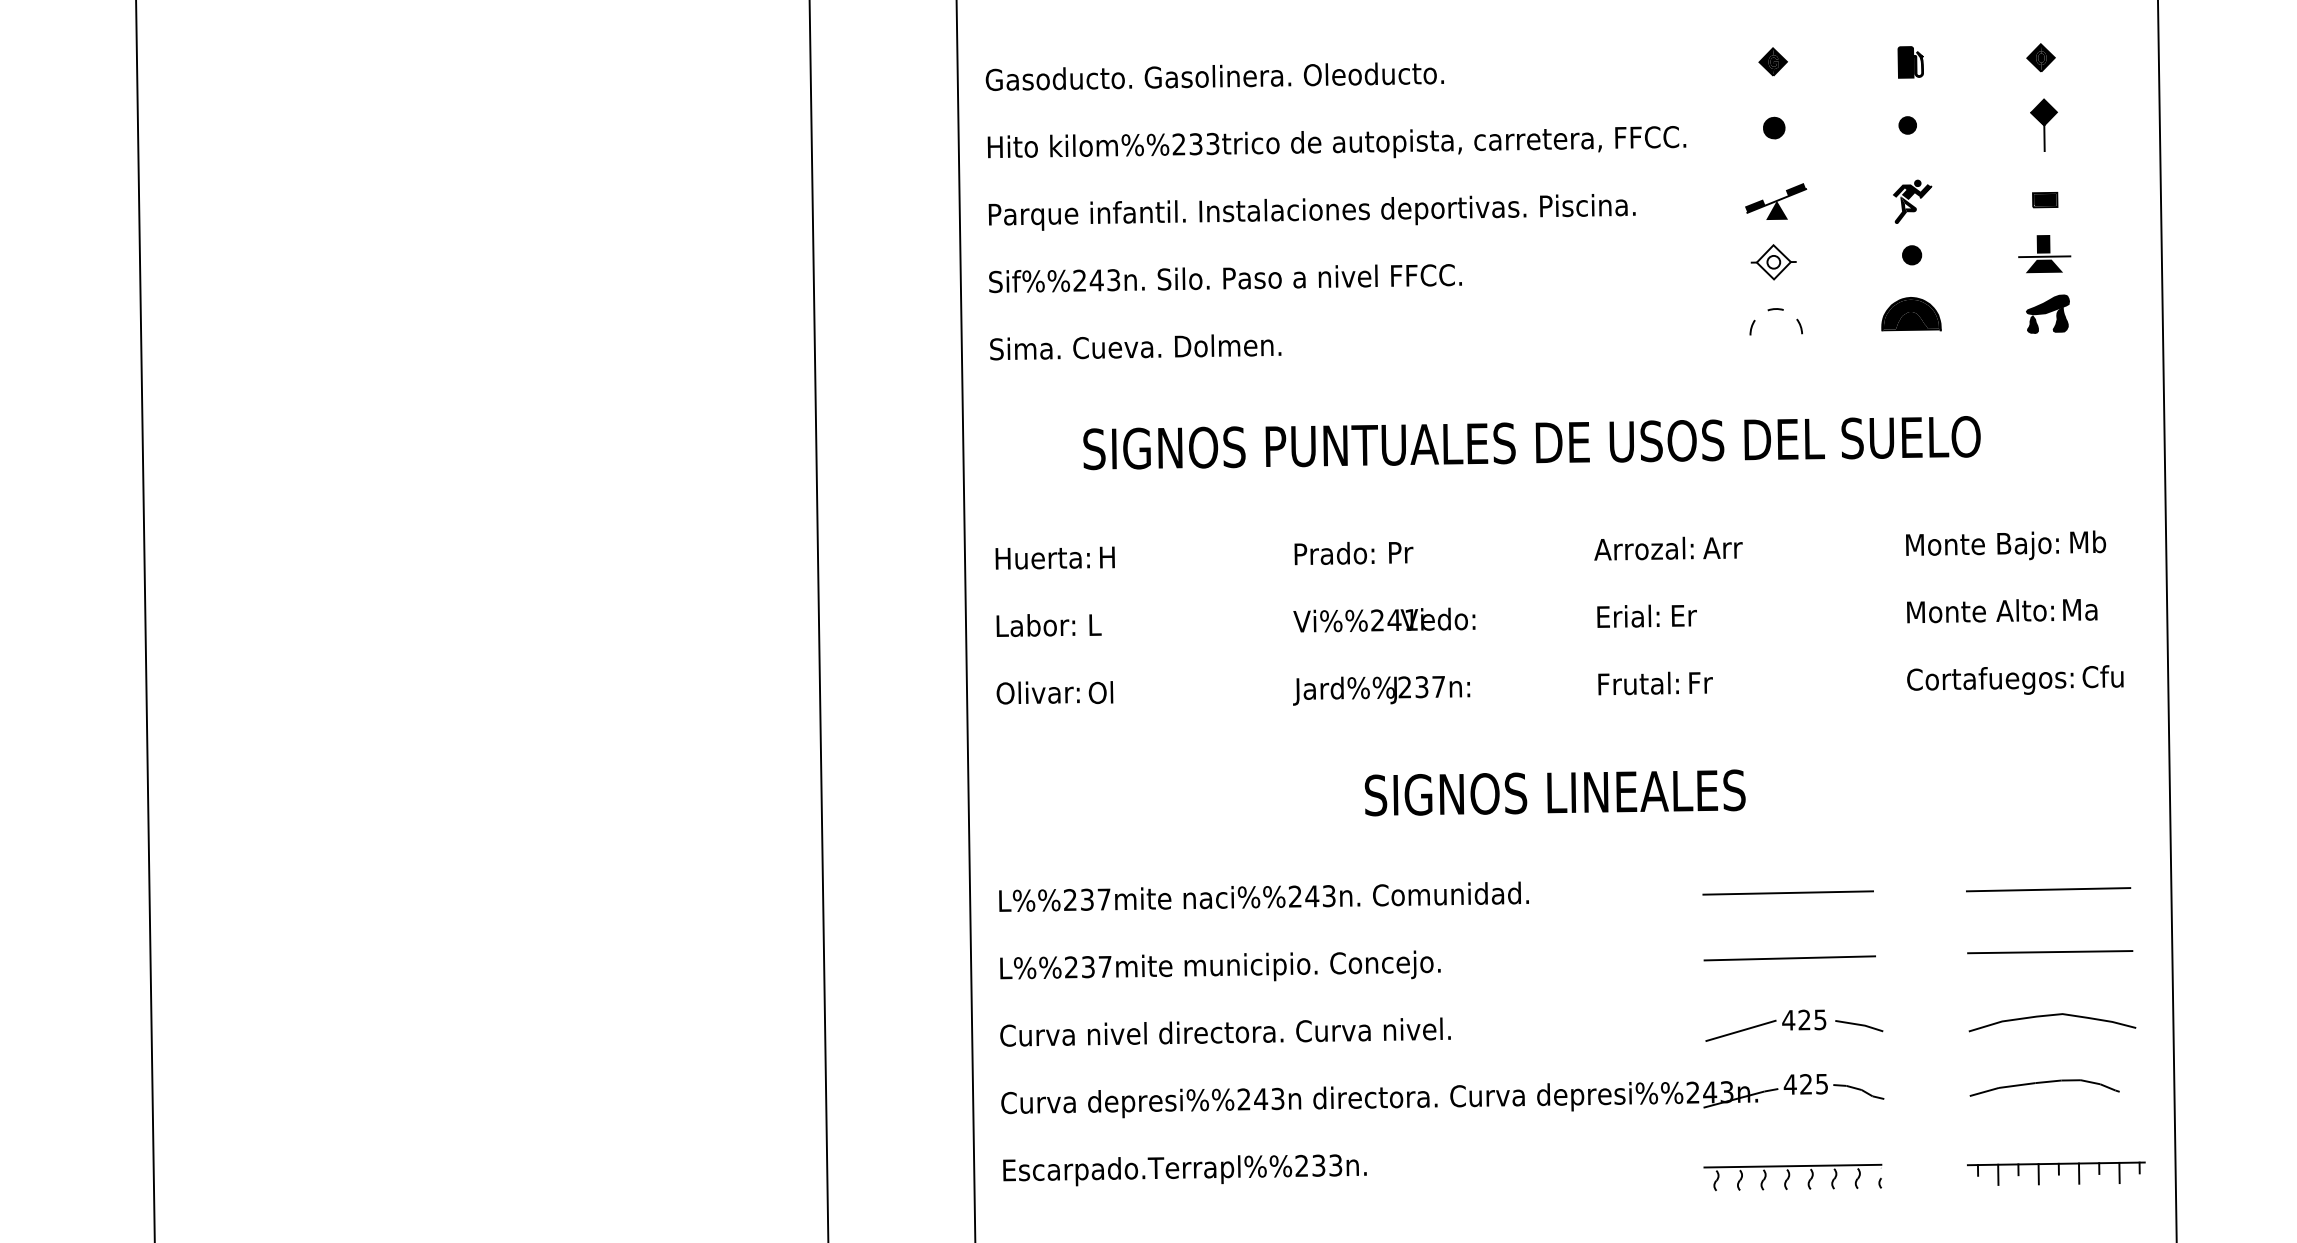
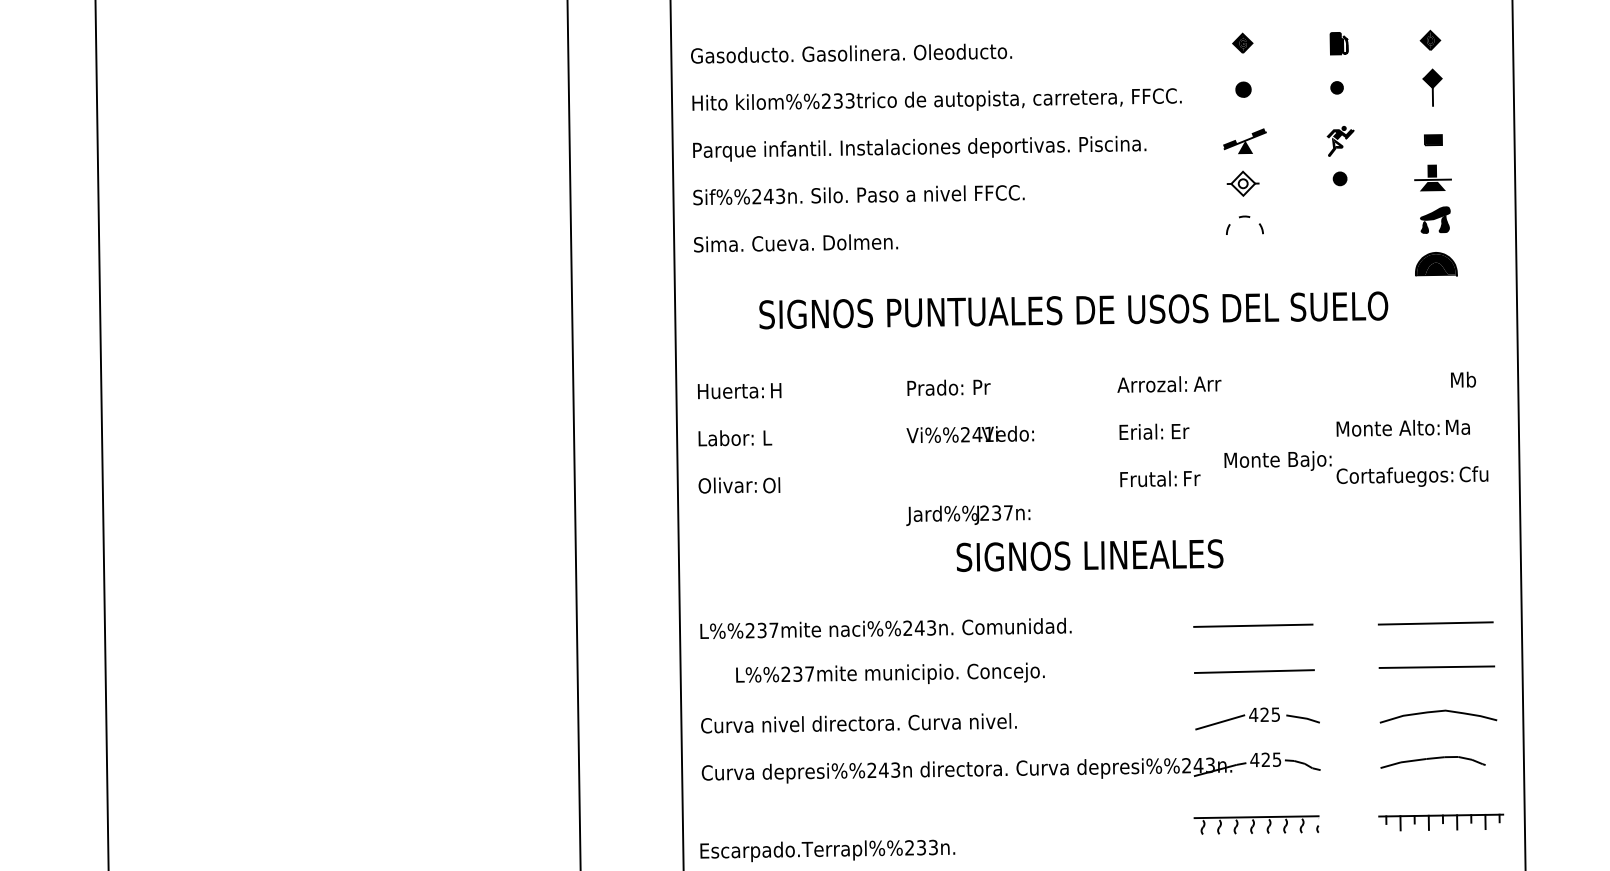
part: (1911, 314) -> (1436, 264), moved
text: (1982, 545) -> (1278, 460), moved
text: (1381, 690) -> (968, 515), moved
text: (1220, 965) -> (890, 673), moved
text: (1184, 1170) -> (827, 851), moved

